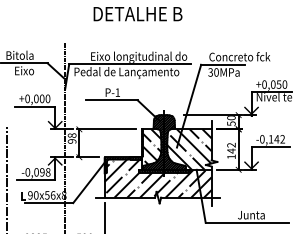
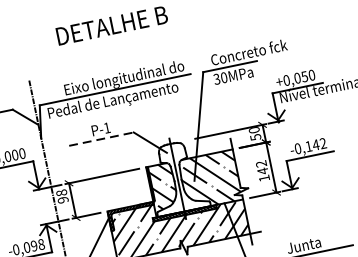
line: (112, 100) -> (102, 139), solid -> dashed
hatch: (164, 142) -> (177, 177), removed

